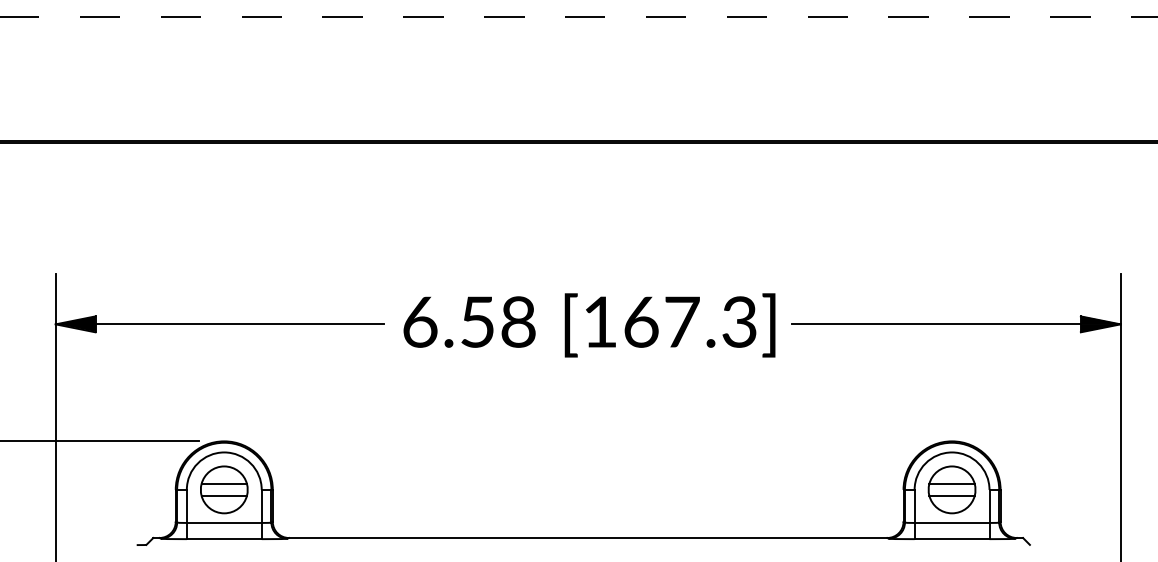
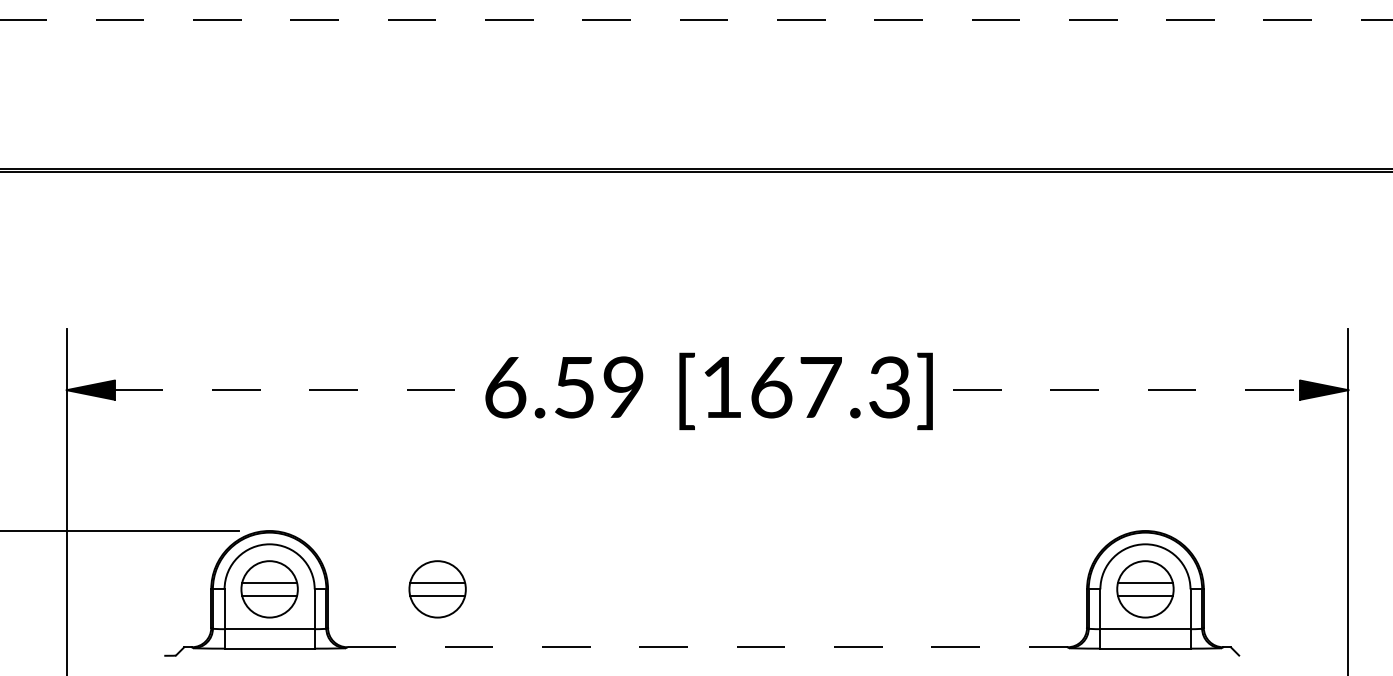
text: (518, 322) -> (623, 388), 6.58 -> 6.59
line: (239, 324) -> (288, 390), solid -> dashed
line: (936, 324) -> (1126, 390), solid -> dashed
part: (363, 489) -> (437, 589), added
line: (588, 538) -> (708, 647), solid -> dashed

